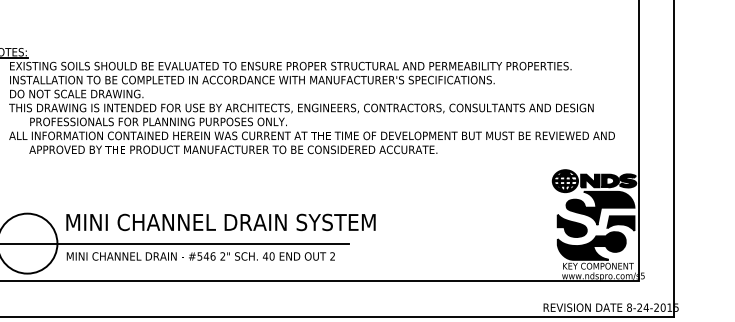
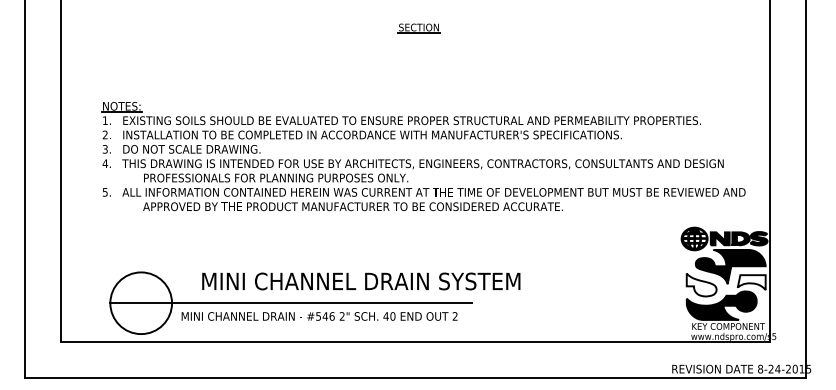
text: (221, 222) -> (361, 281), moved
fill: (620, 223) -> (751, 282), removed
fill: (572, 225) -> (701, 284), removed

